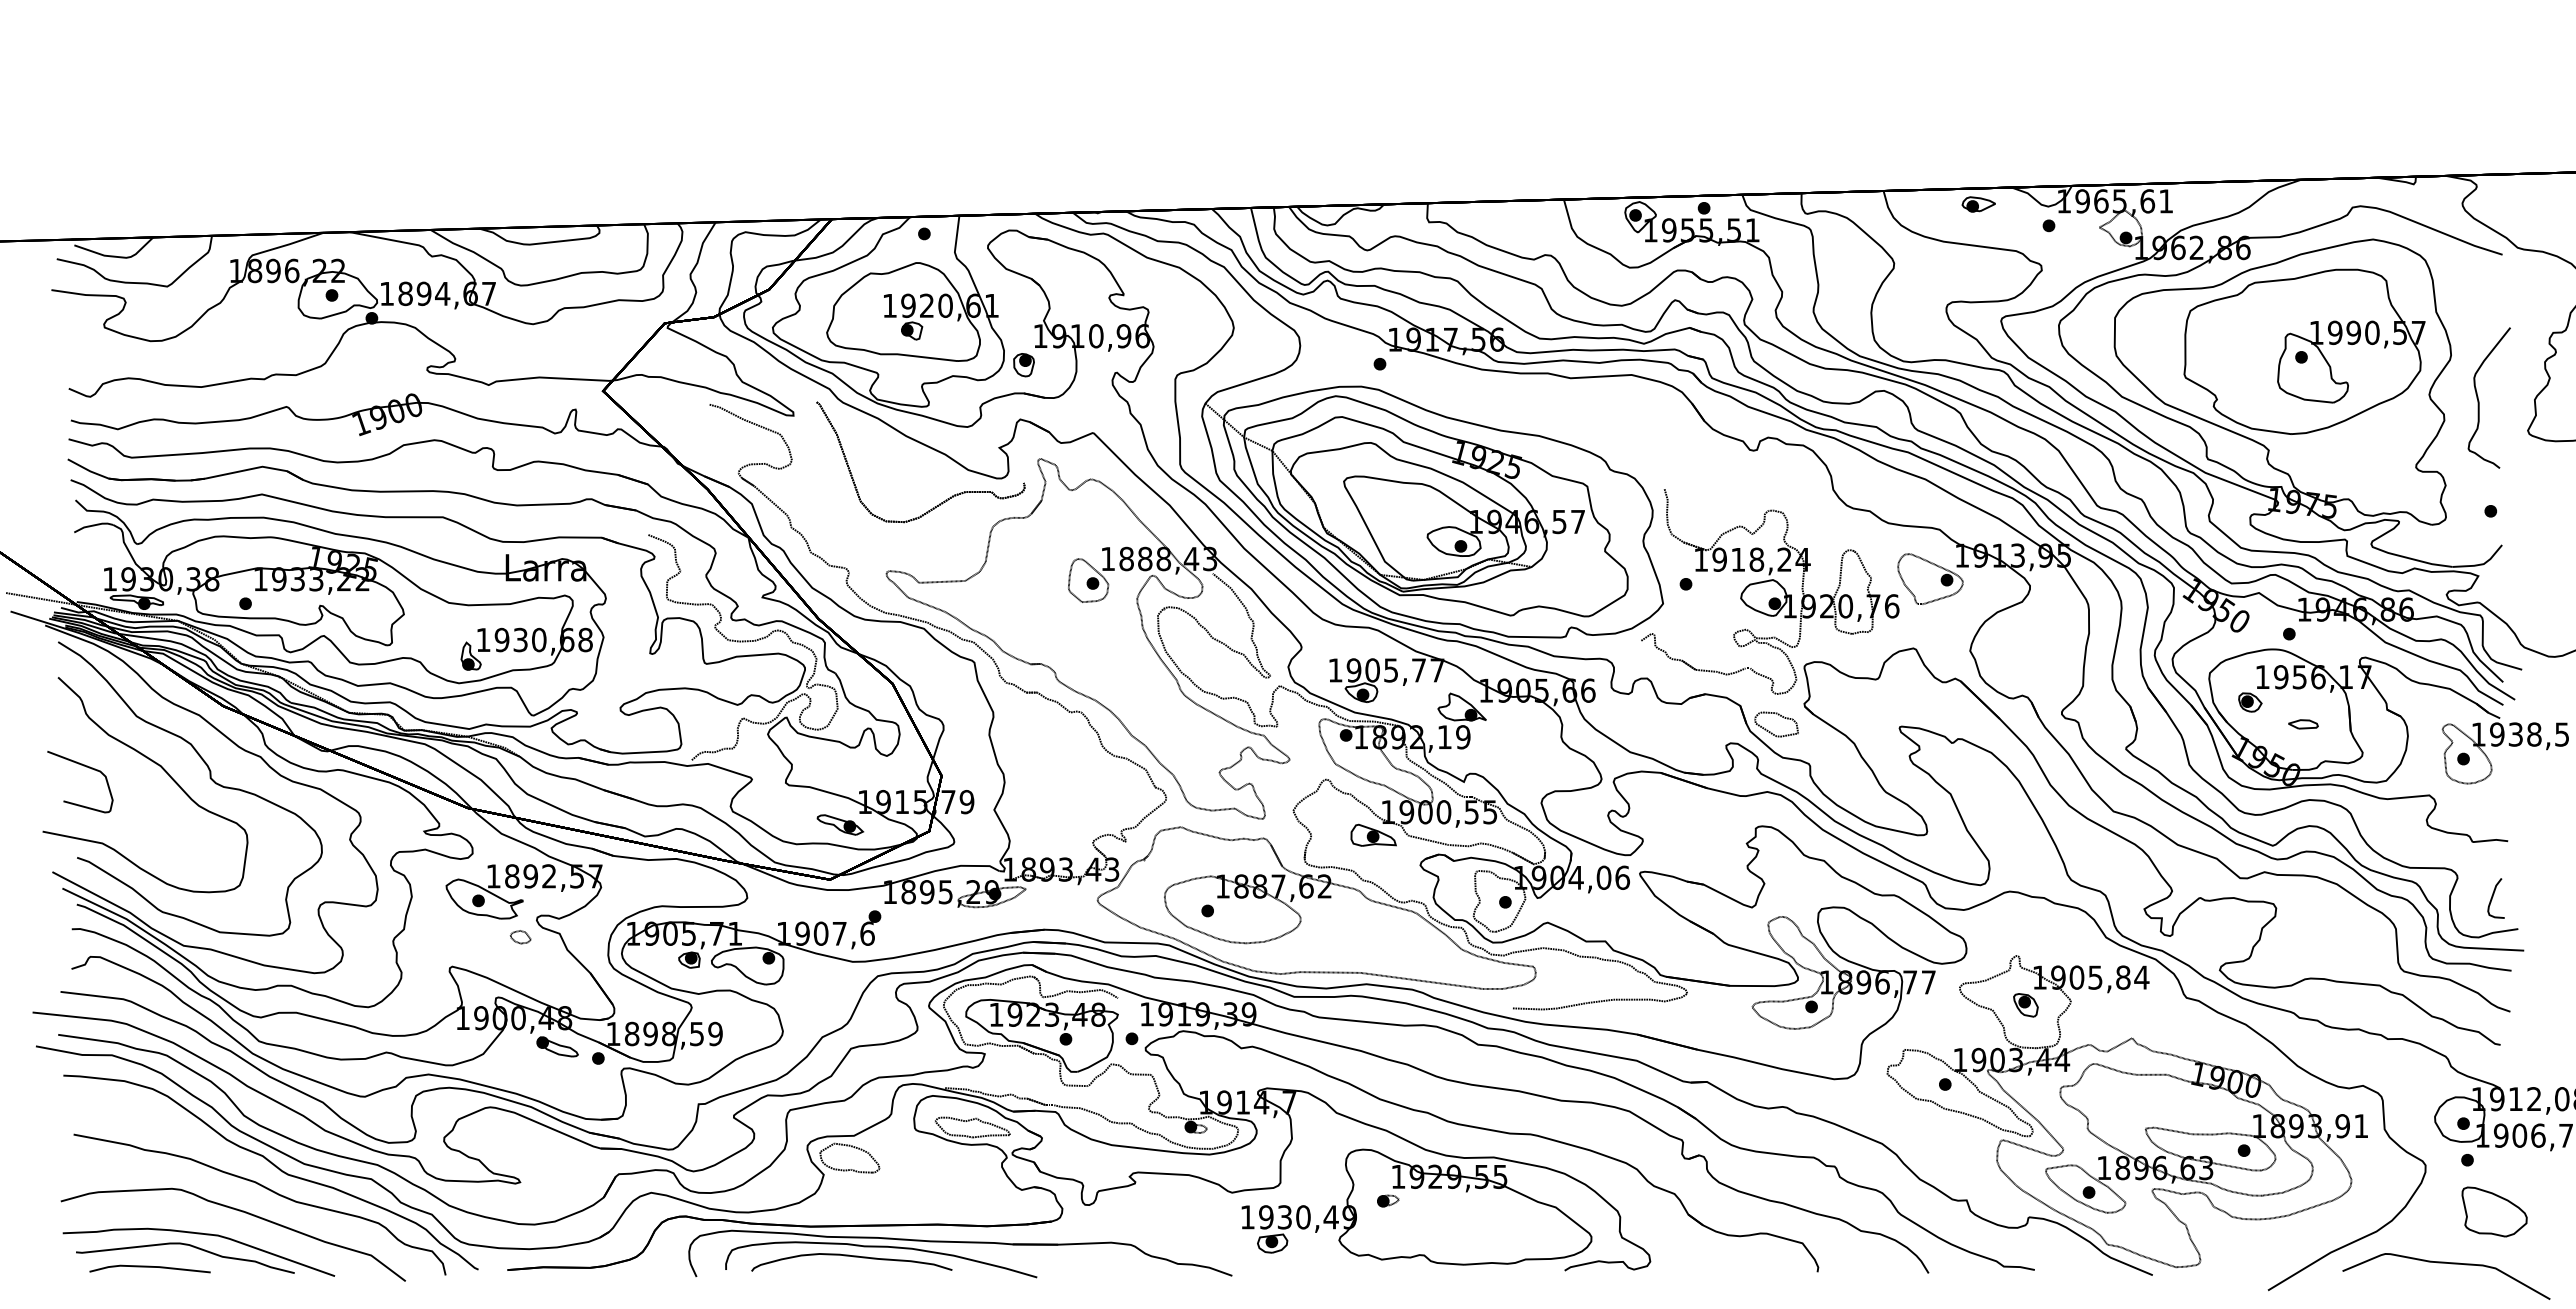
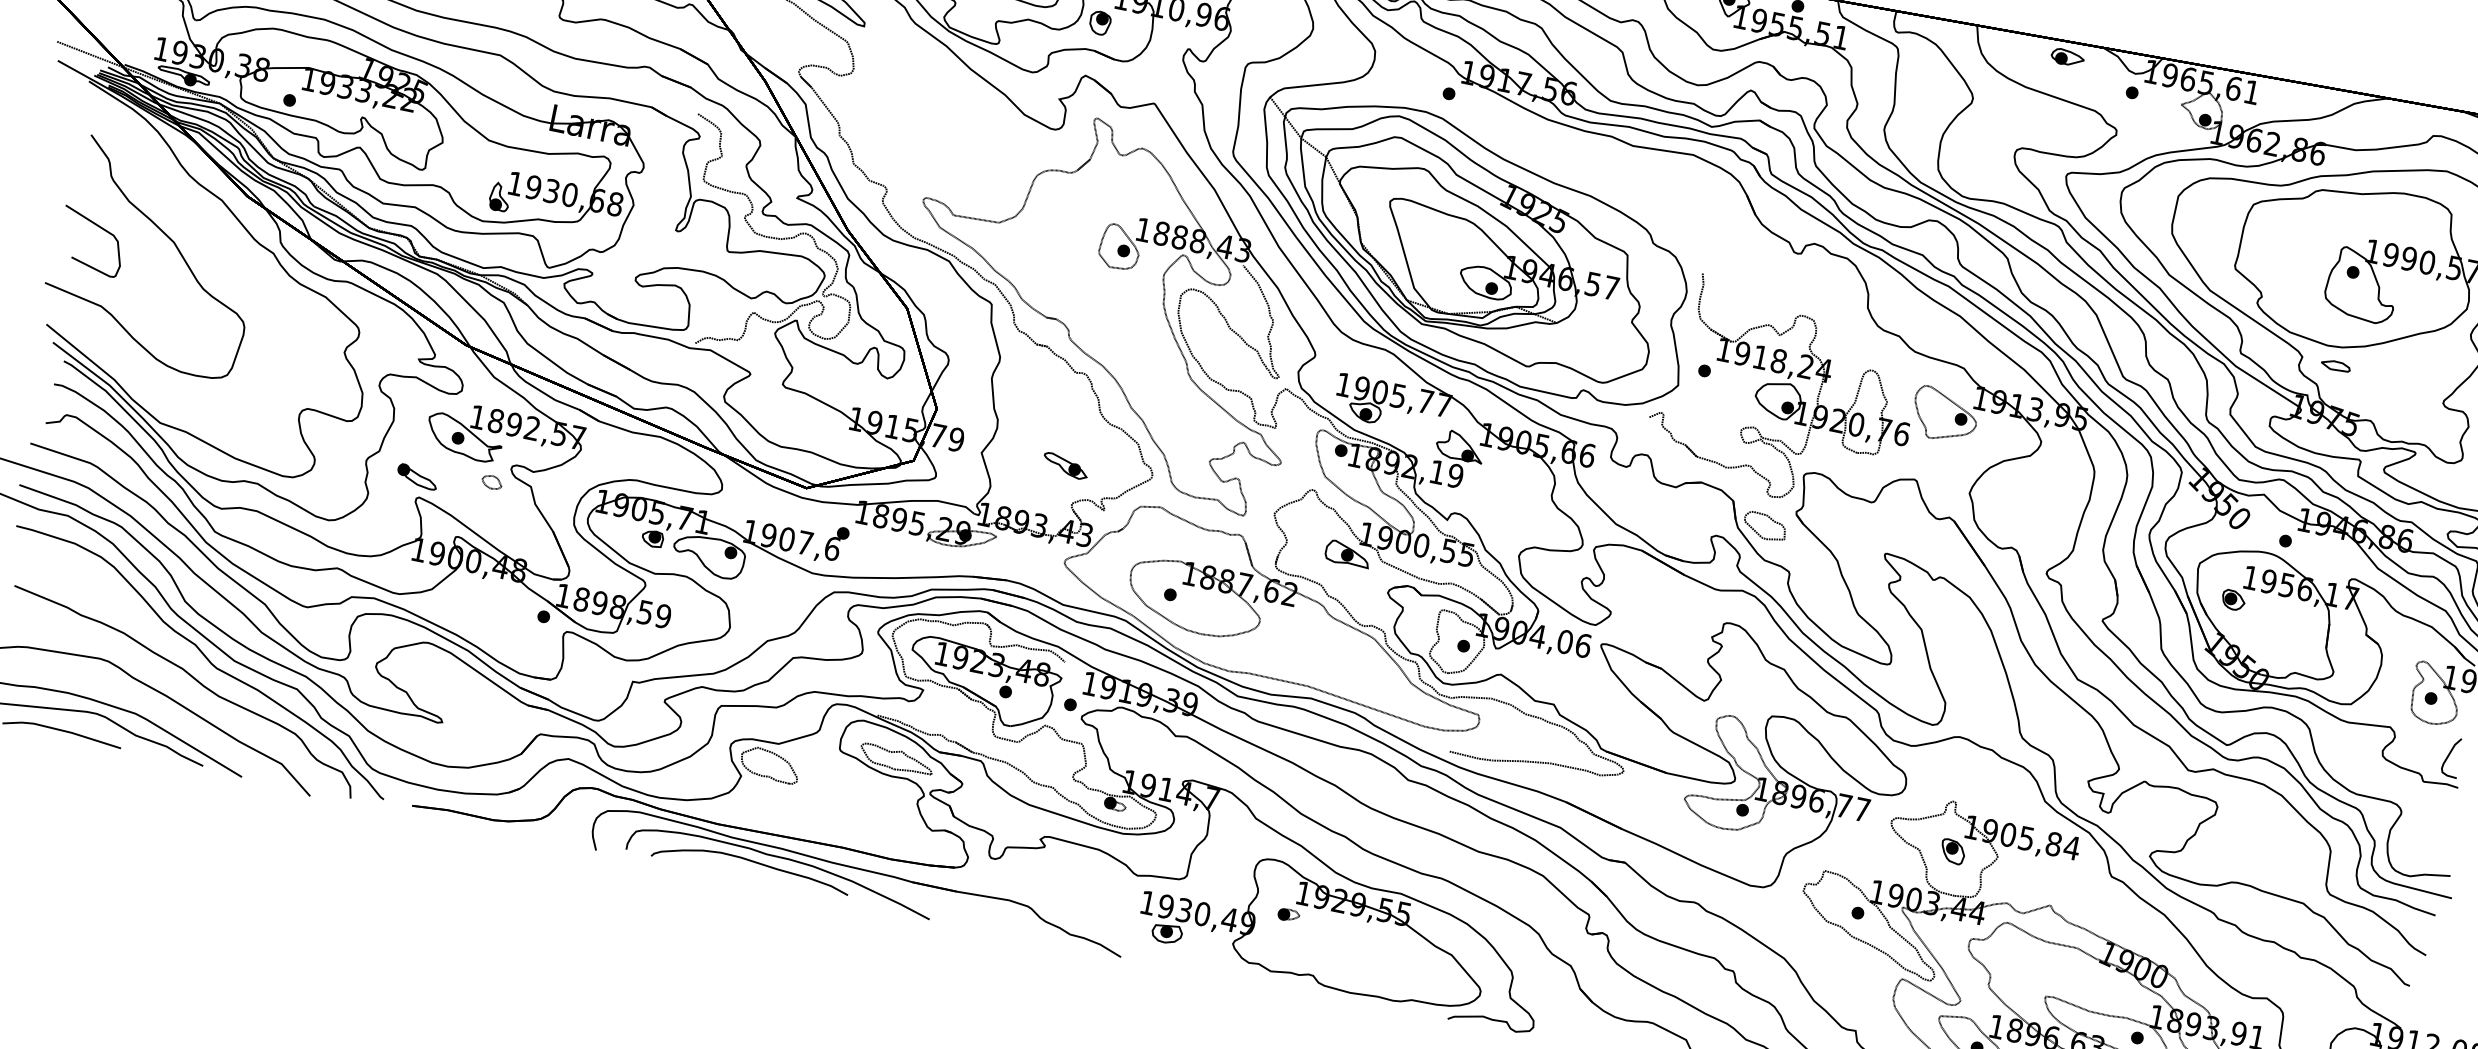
part: (944, 500) -> (995, 139), removed
part: (2303, 724) -> (2335, 366), moved
part: (209, 778) -> (219, 264), removed
part: (840, 824) -> (1065, 465), moved
curve: (2493, 897) -> (2449, 755), moved
part: (557, 1046) -> (417, 476), moved

